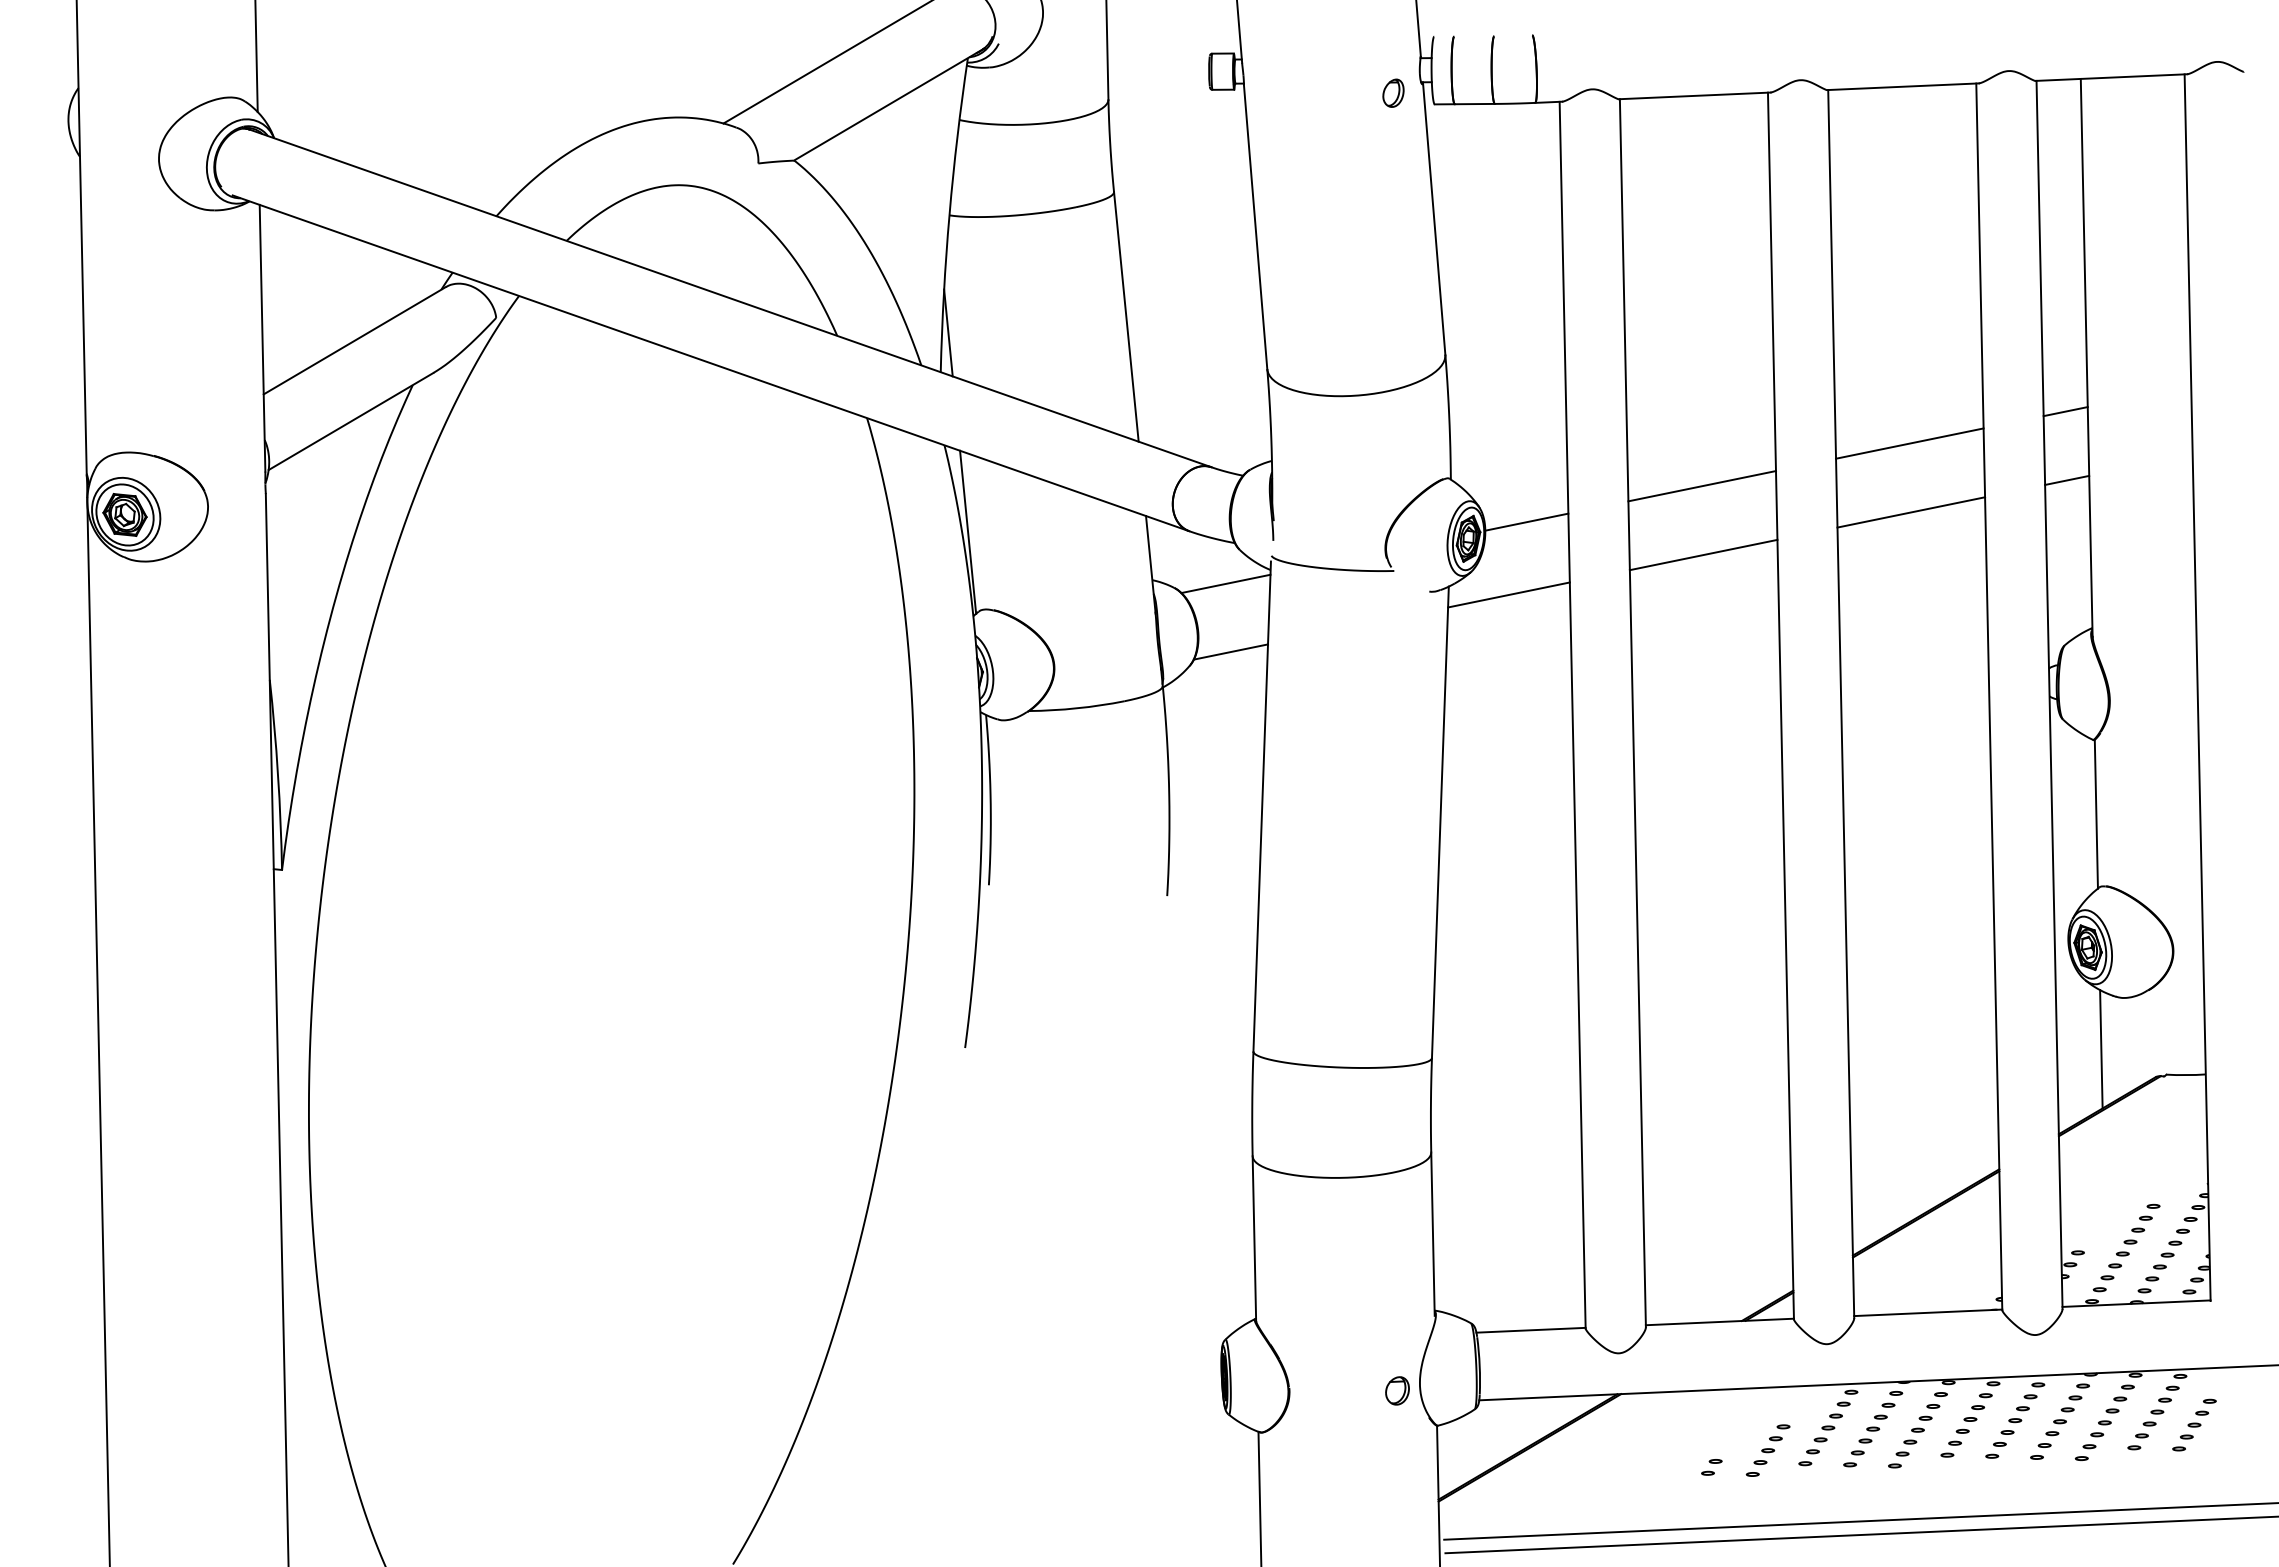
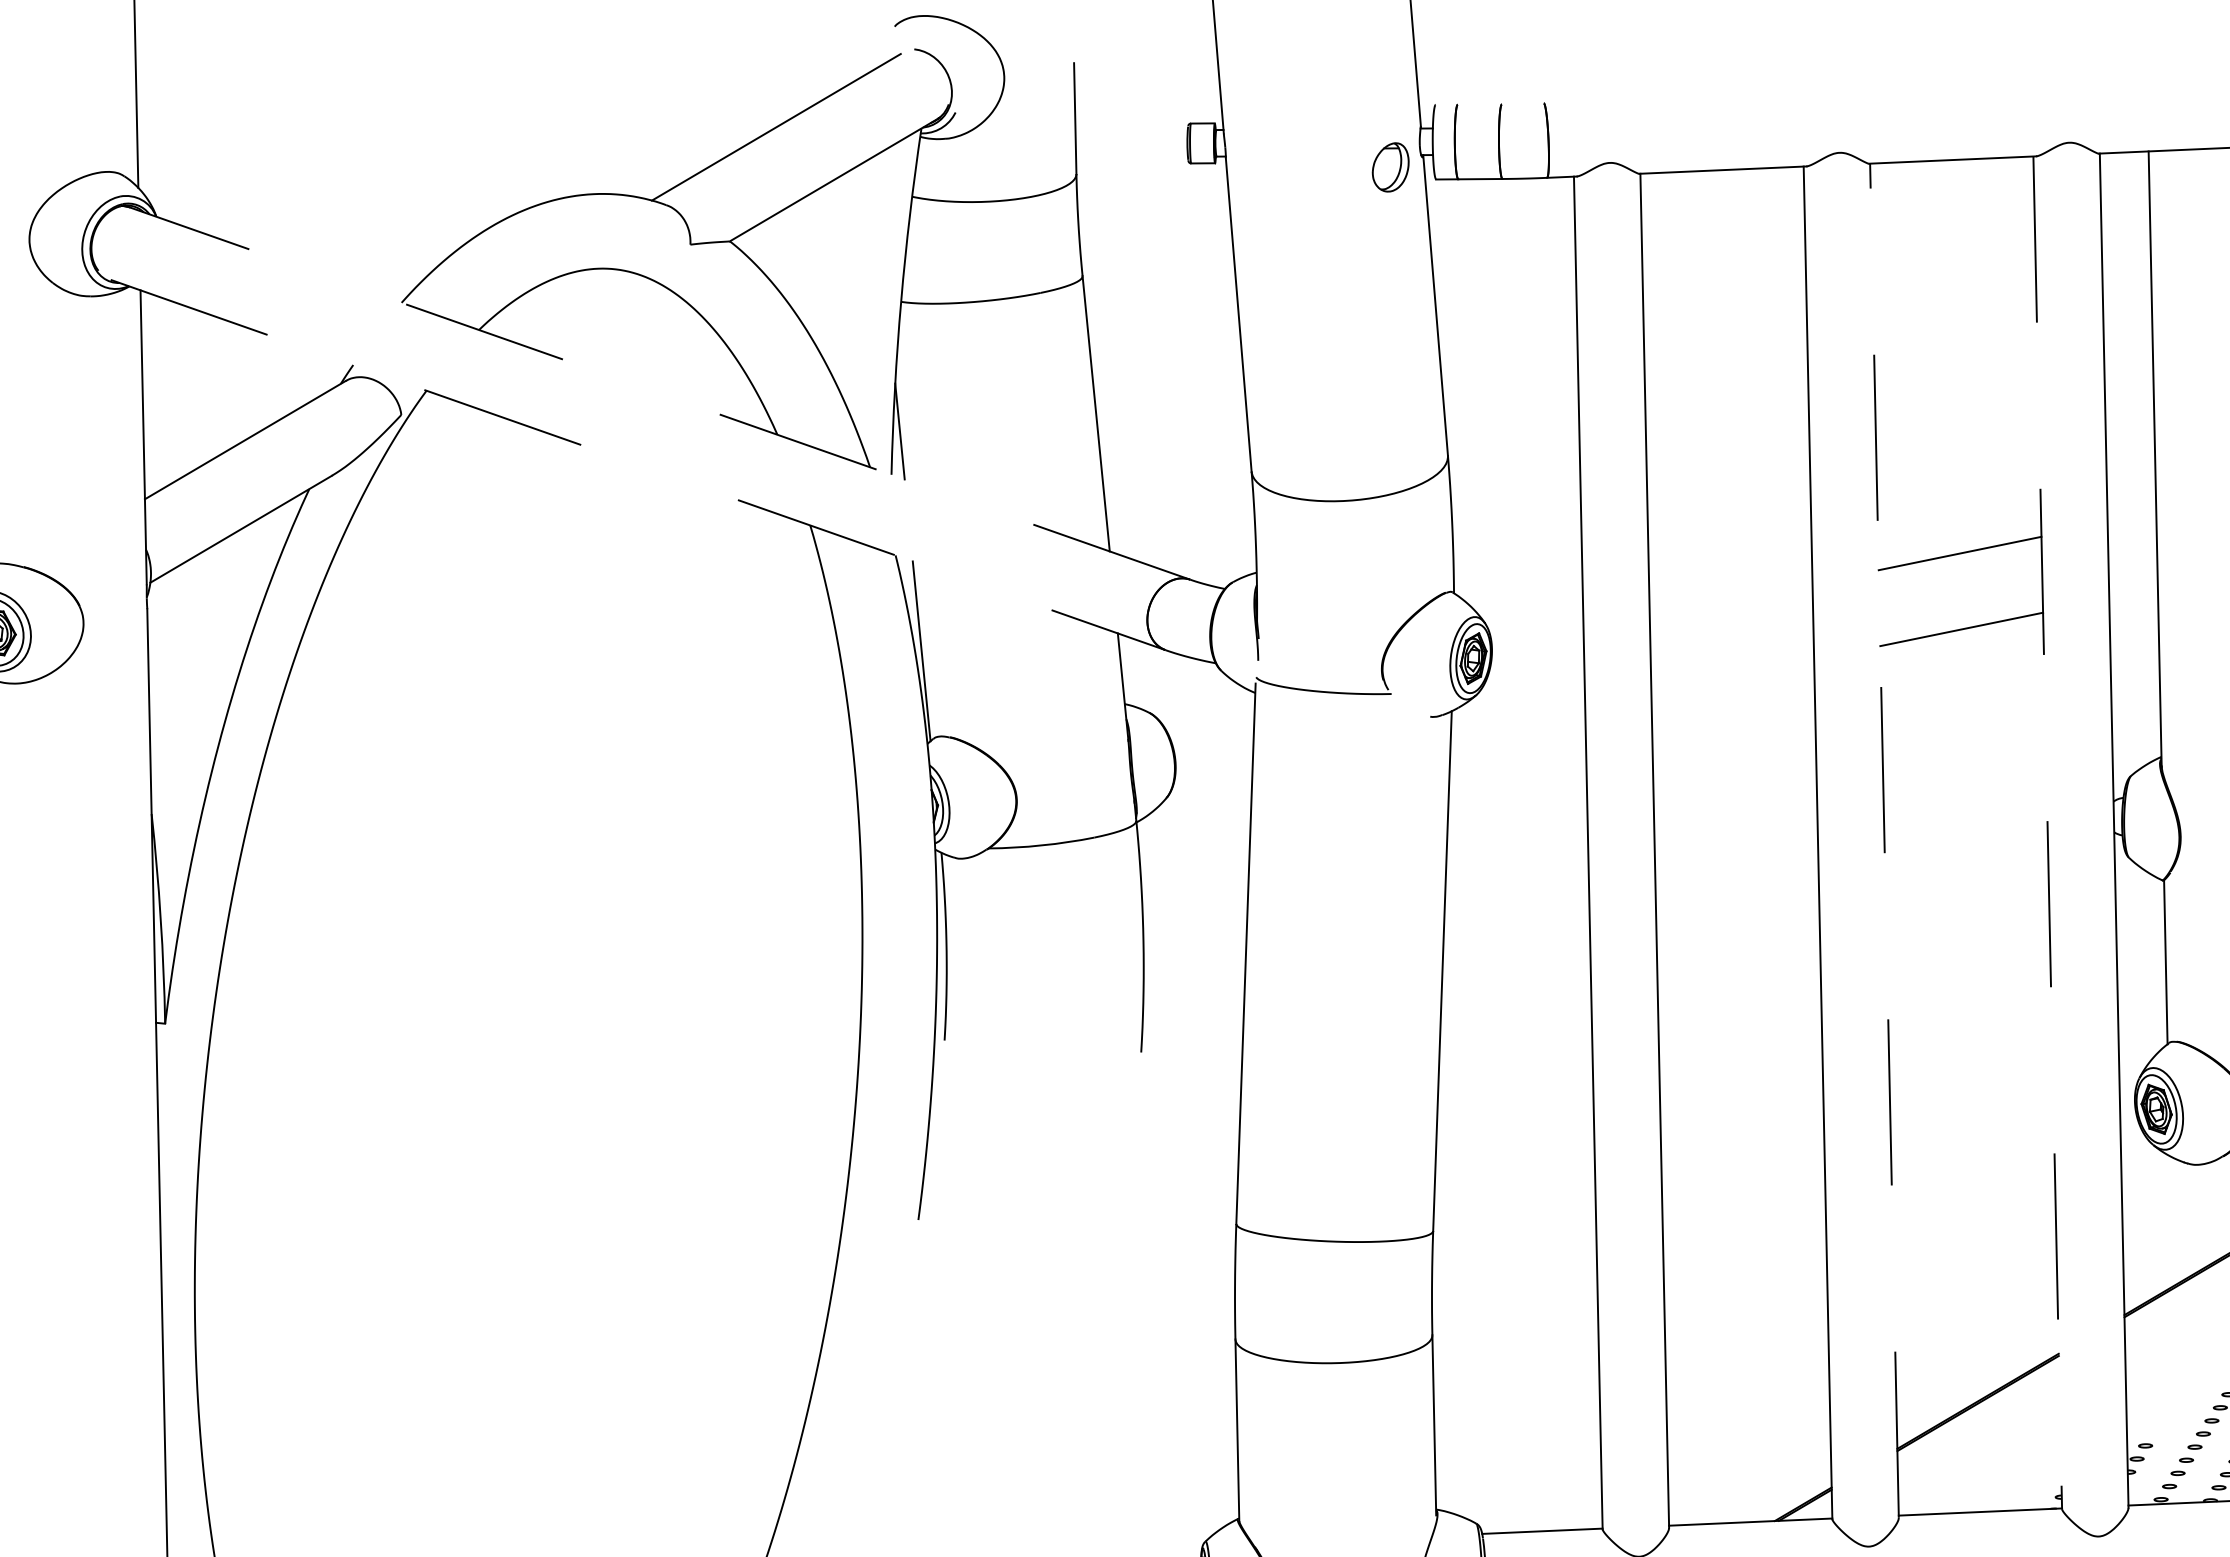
part: (1393, 92) -> (1390, 166), size x1.6
line: (730, 298) -> (659, 393), solid -> dashed
line: (710, 363) -> (637, 465), solid -> dashed
line: (2065, 411) -> (2131, 518), removed
line: (2067, 479) -> (2133, 593), removed
line: (1701, 486) -> (1730, 600), removed
line: (1526, 521) -> (1537, 639), removed
line: (1703, 554) -> (1732, 675), removed
line: (1225, 583) -> (1205, 707), removed
line: (1508, 594) -> (1517, 719), removed
line: (1230, 651) -> (1211, 782), removed
line: (1989, 697) -> (2047, 833), solid -> dashed
line: (1841, 703) -> (1884, 840), solid -> dashed
line: (2101, 1049) -> (2171, 1221), removed

